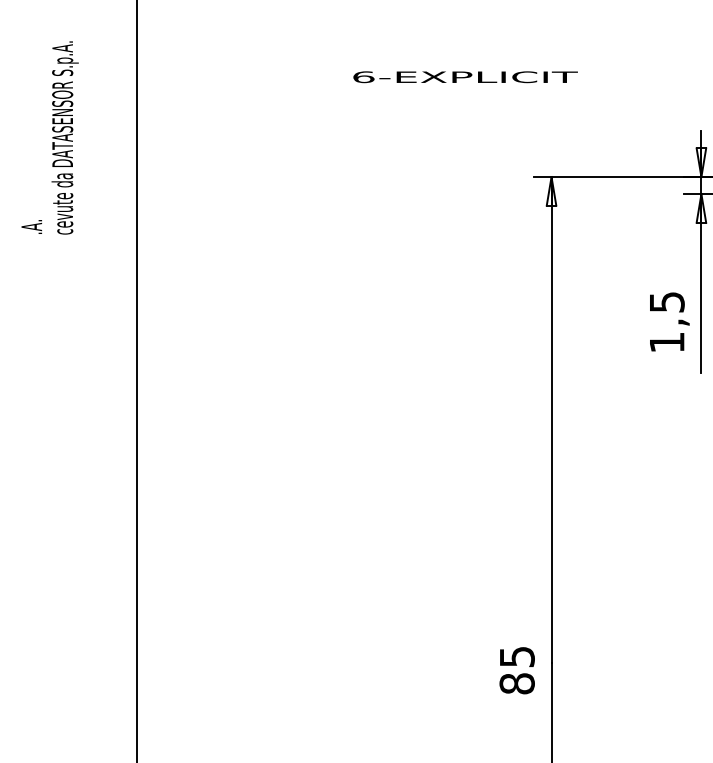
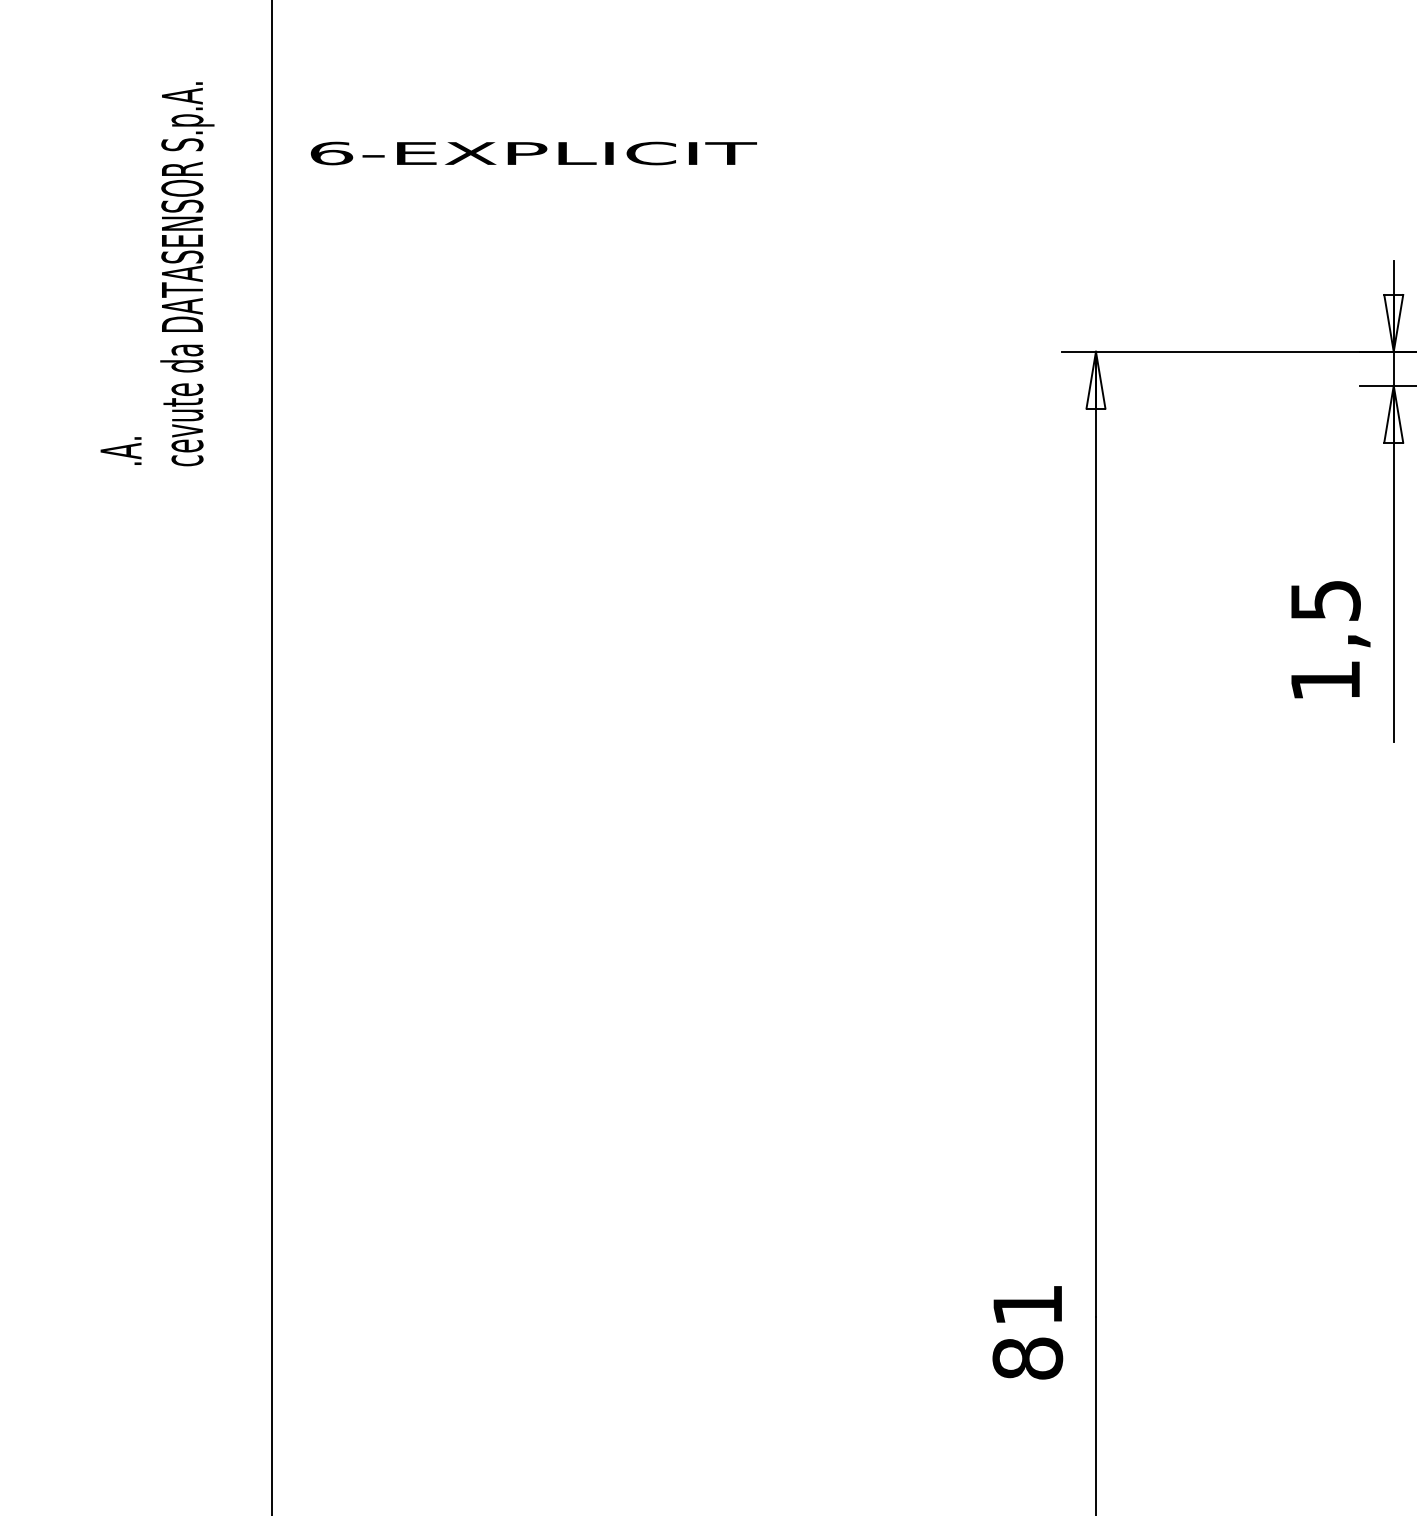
text: (465, 77) -> (533, 154), moved
text: (49, 137) -> (156, 273), moved
text: (517, 657) -> (1028, 1306), 85 -> 81

